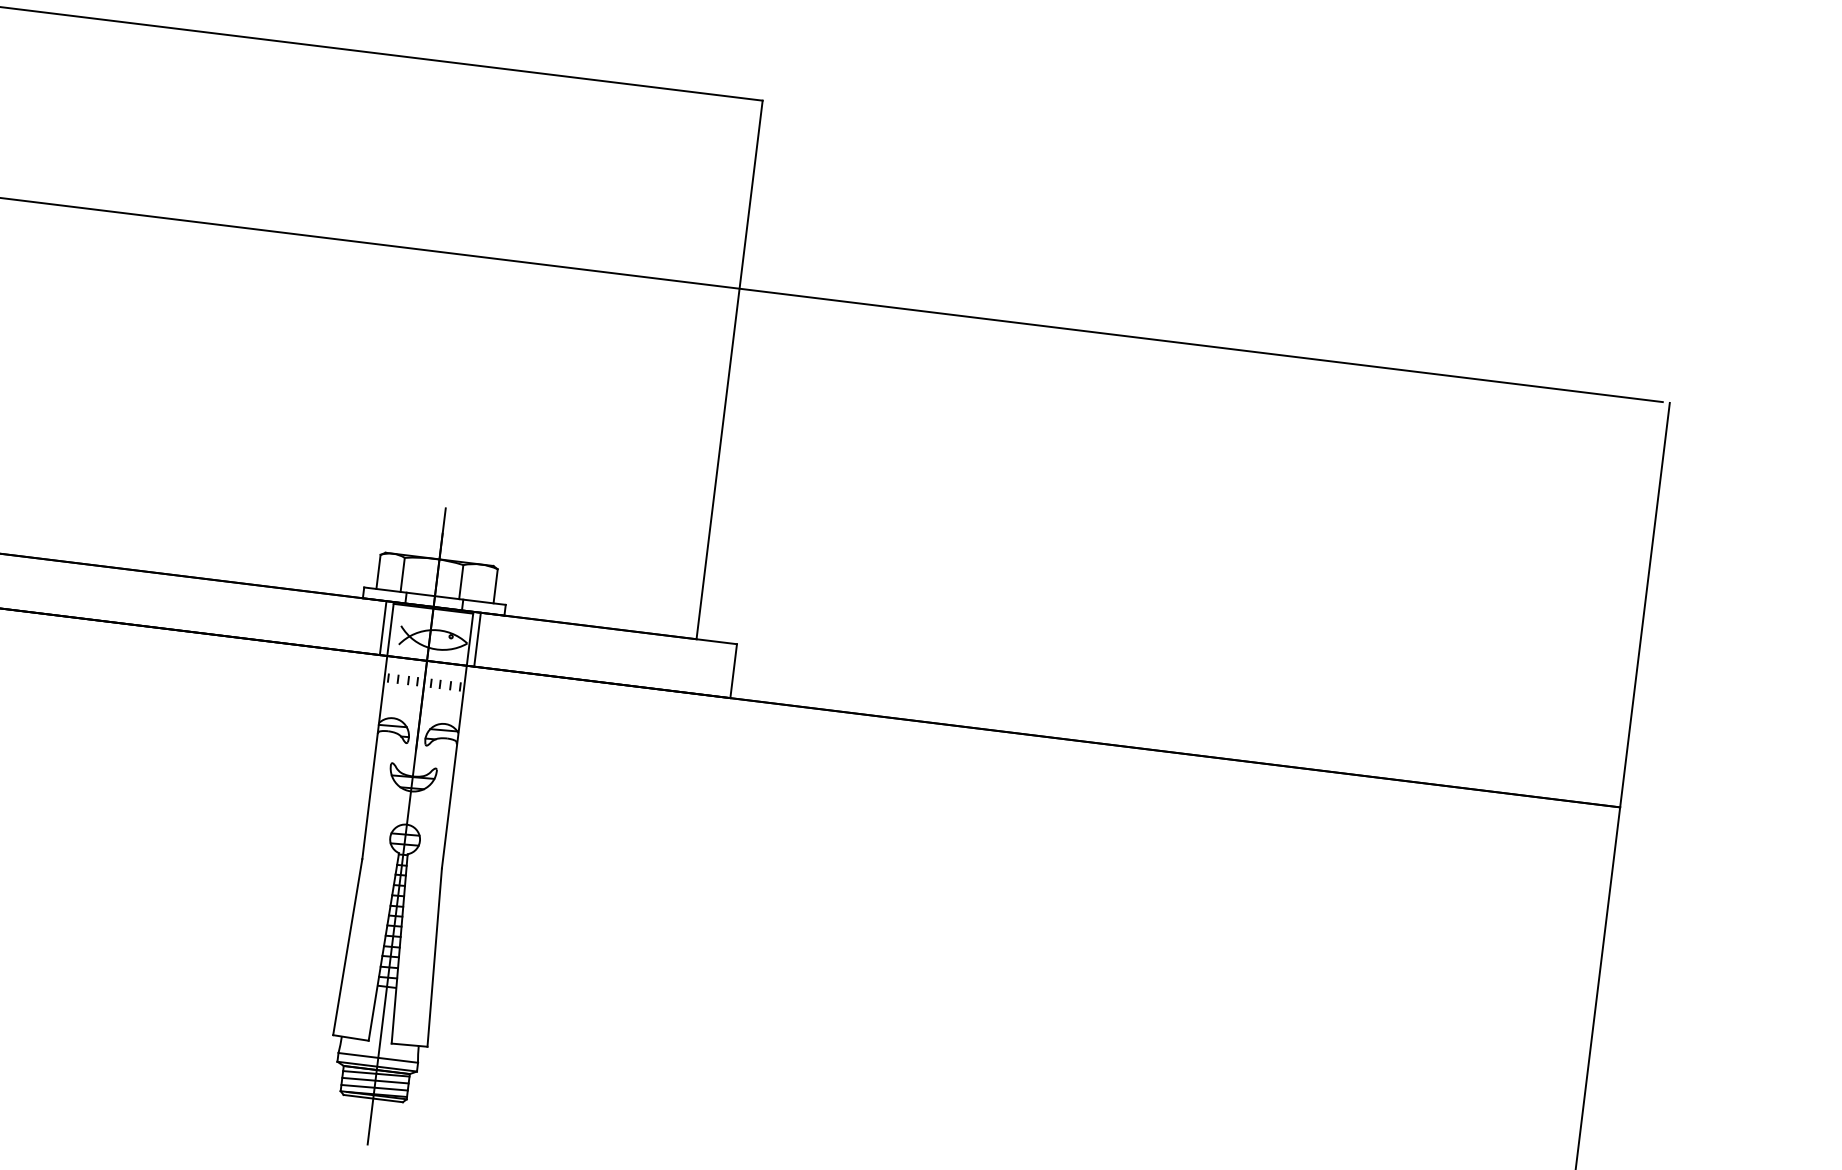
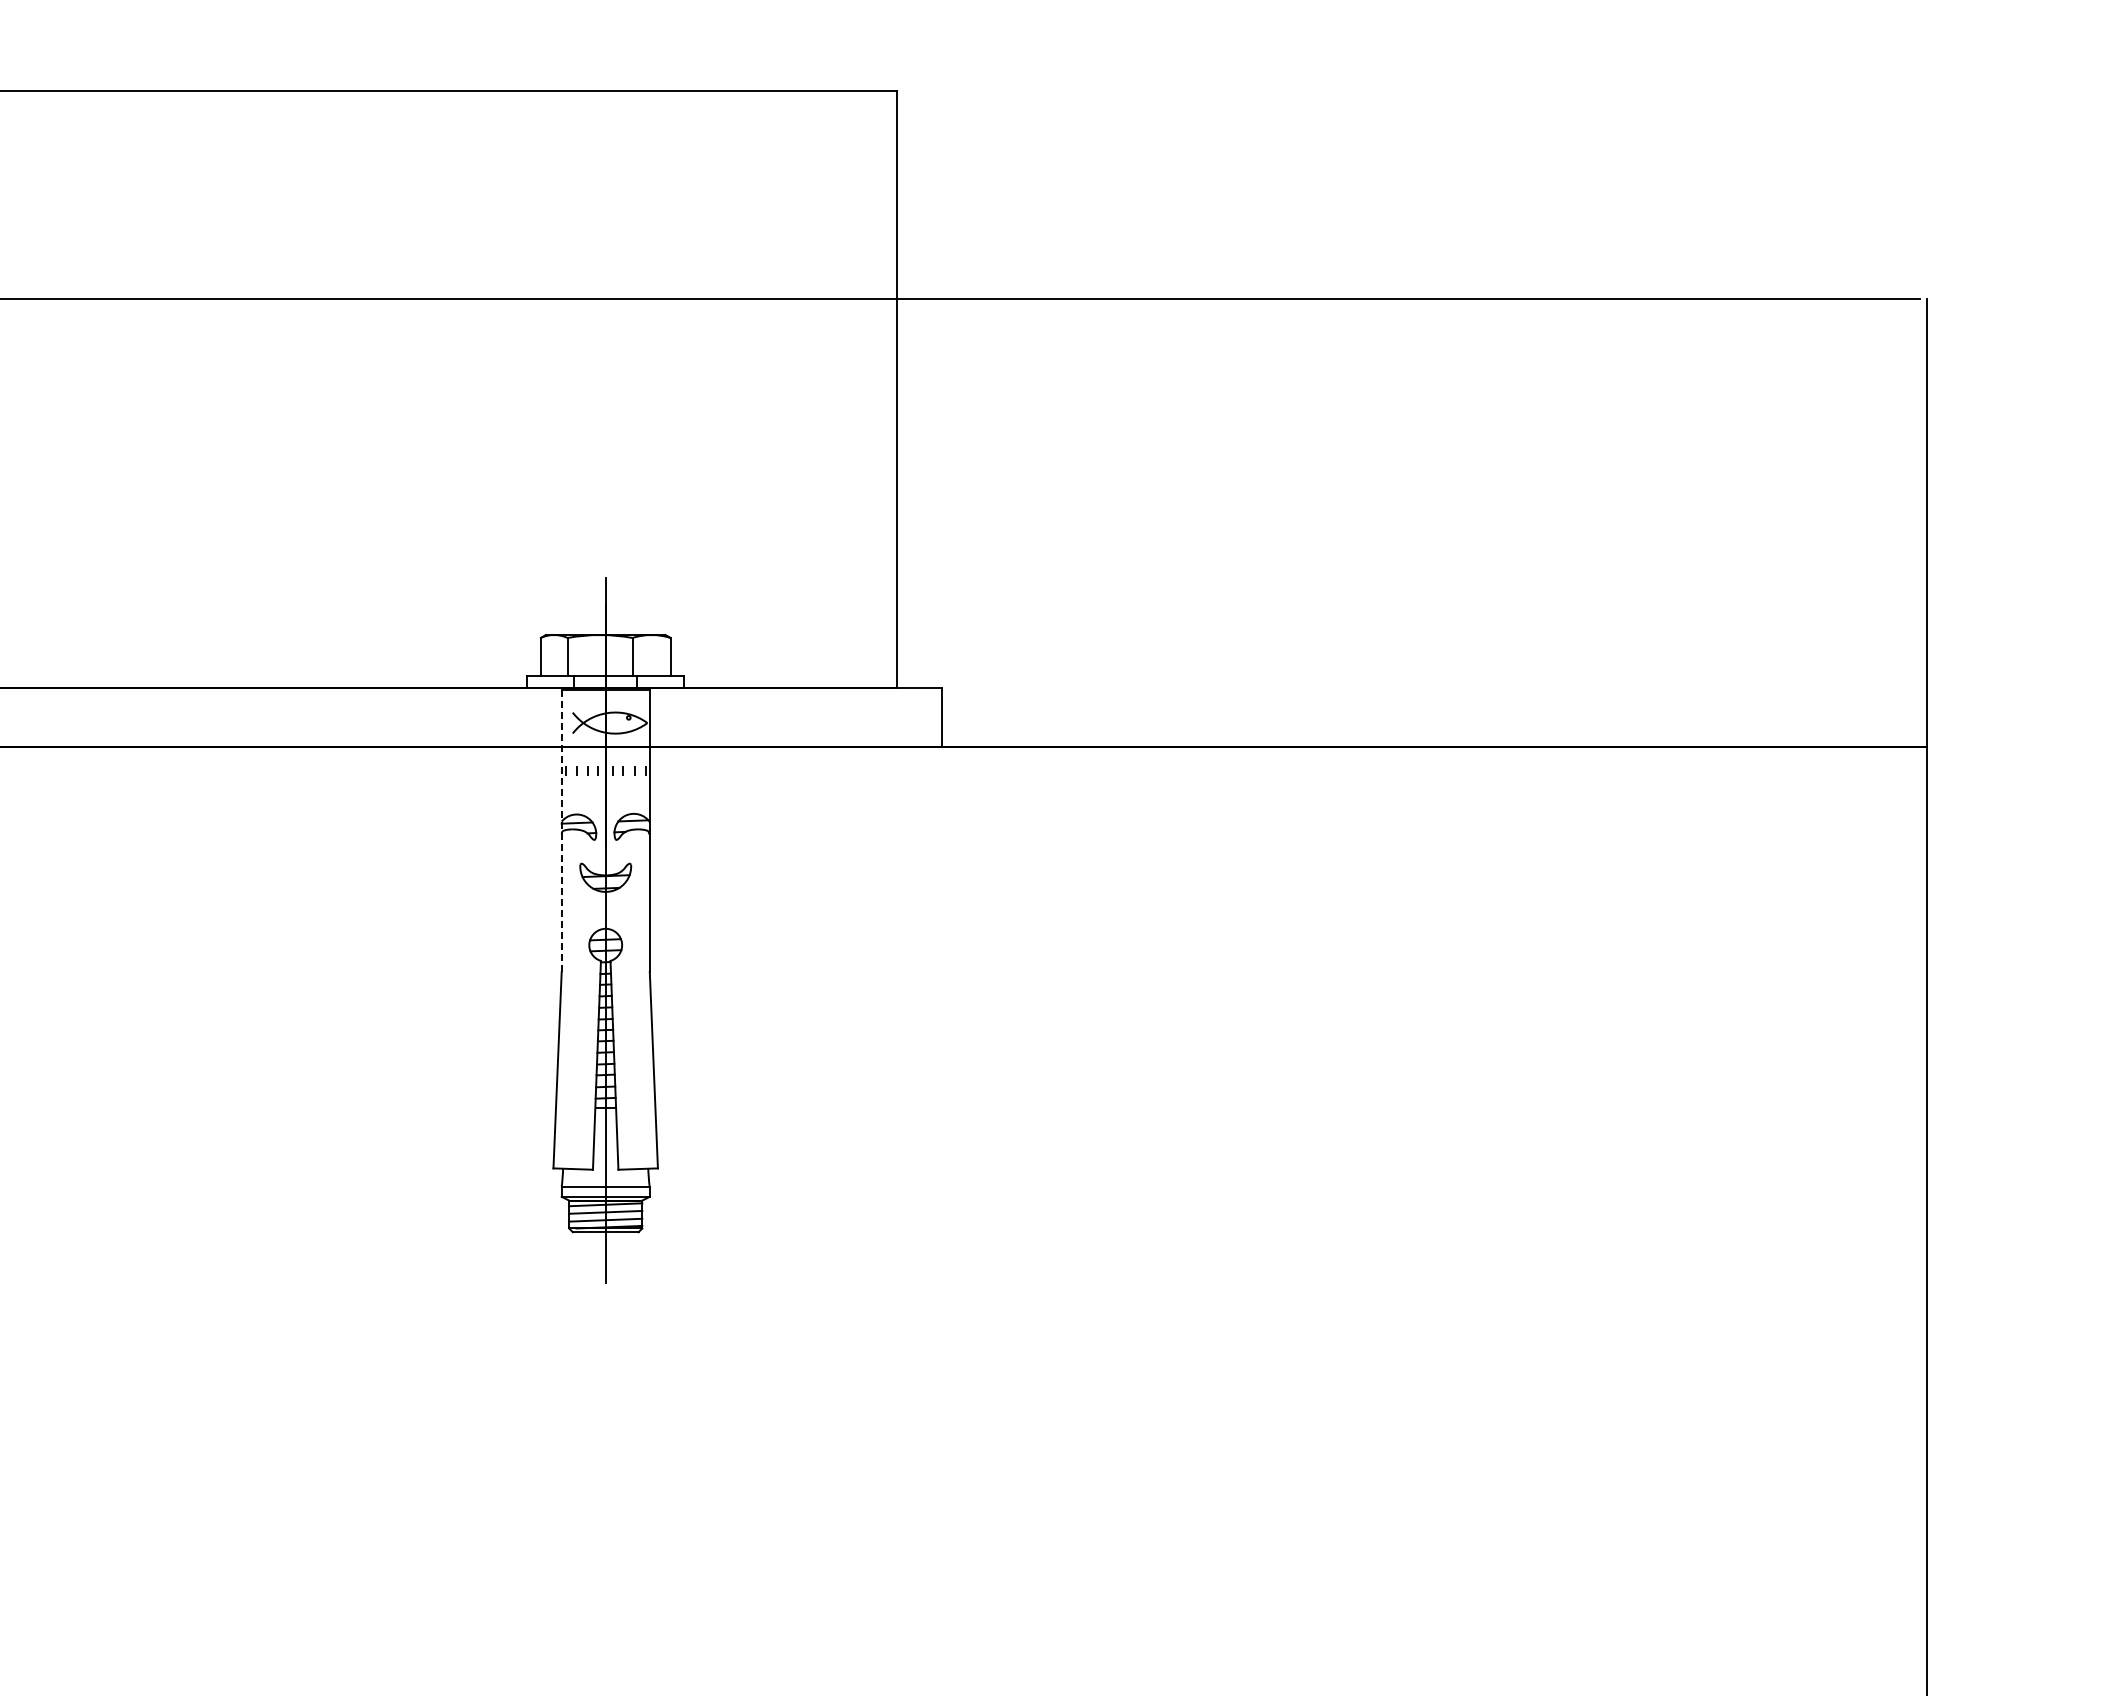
line: (383, 628) -> (553, 717), removed
line: (477, 639) -> (658, 717), removed
line: (377, 731) -> (561, 831), solid -> dashed

